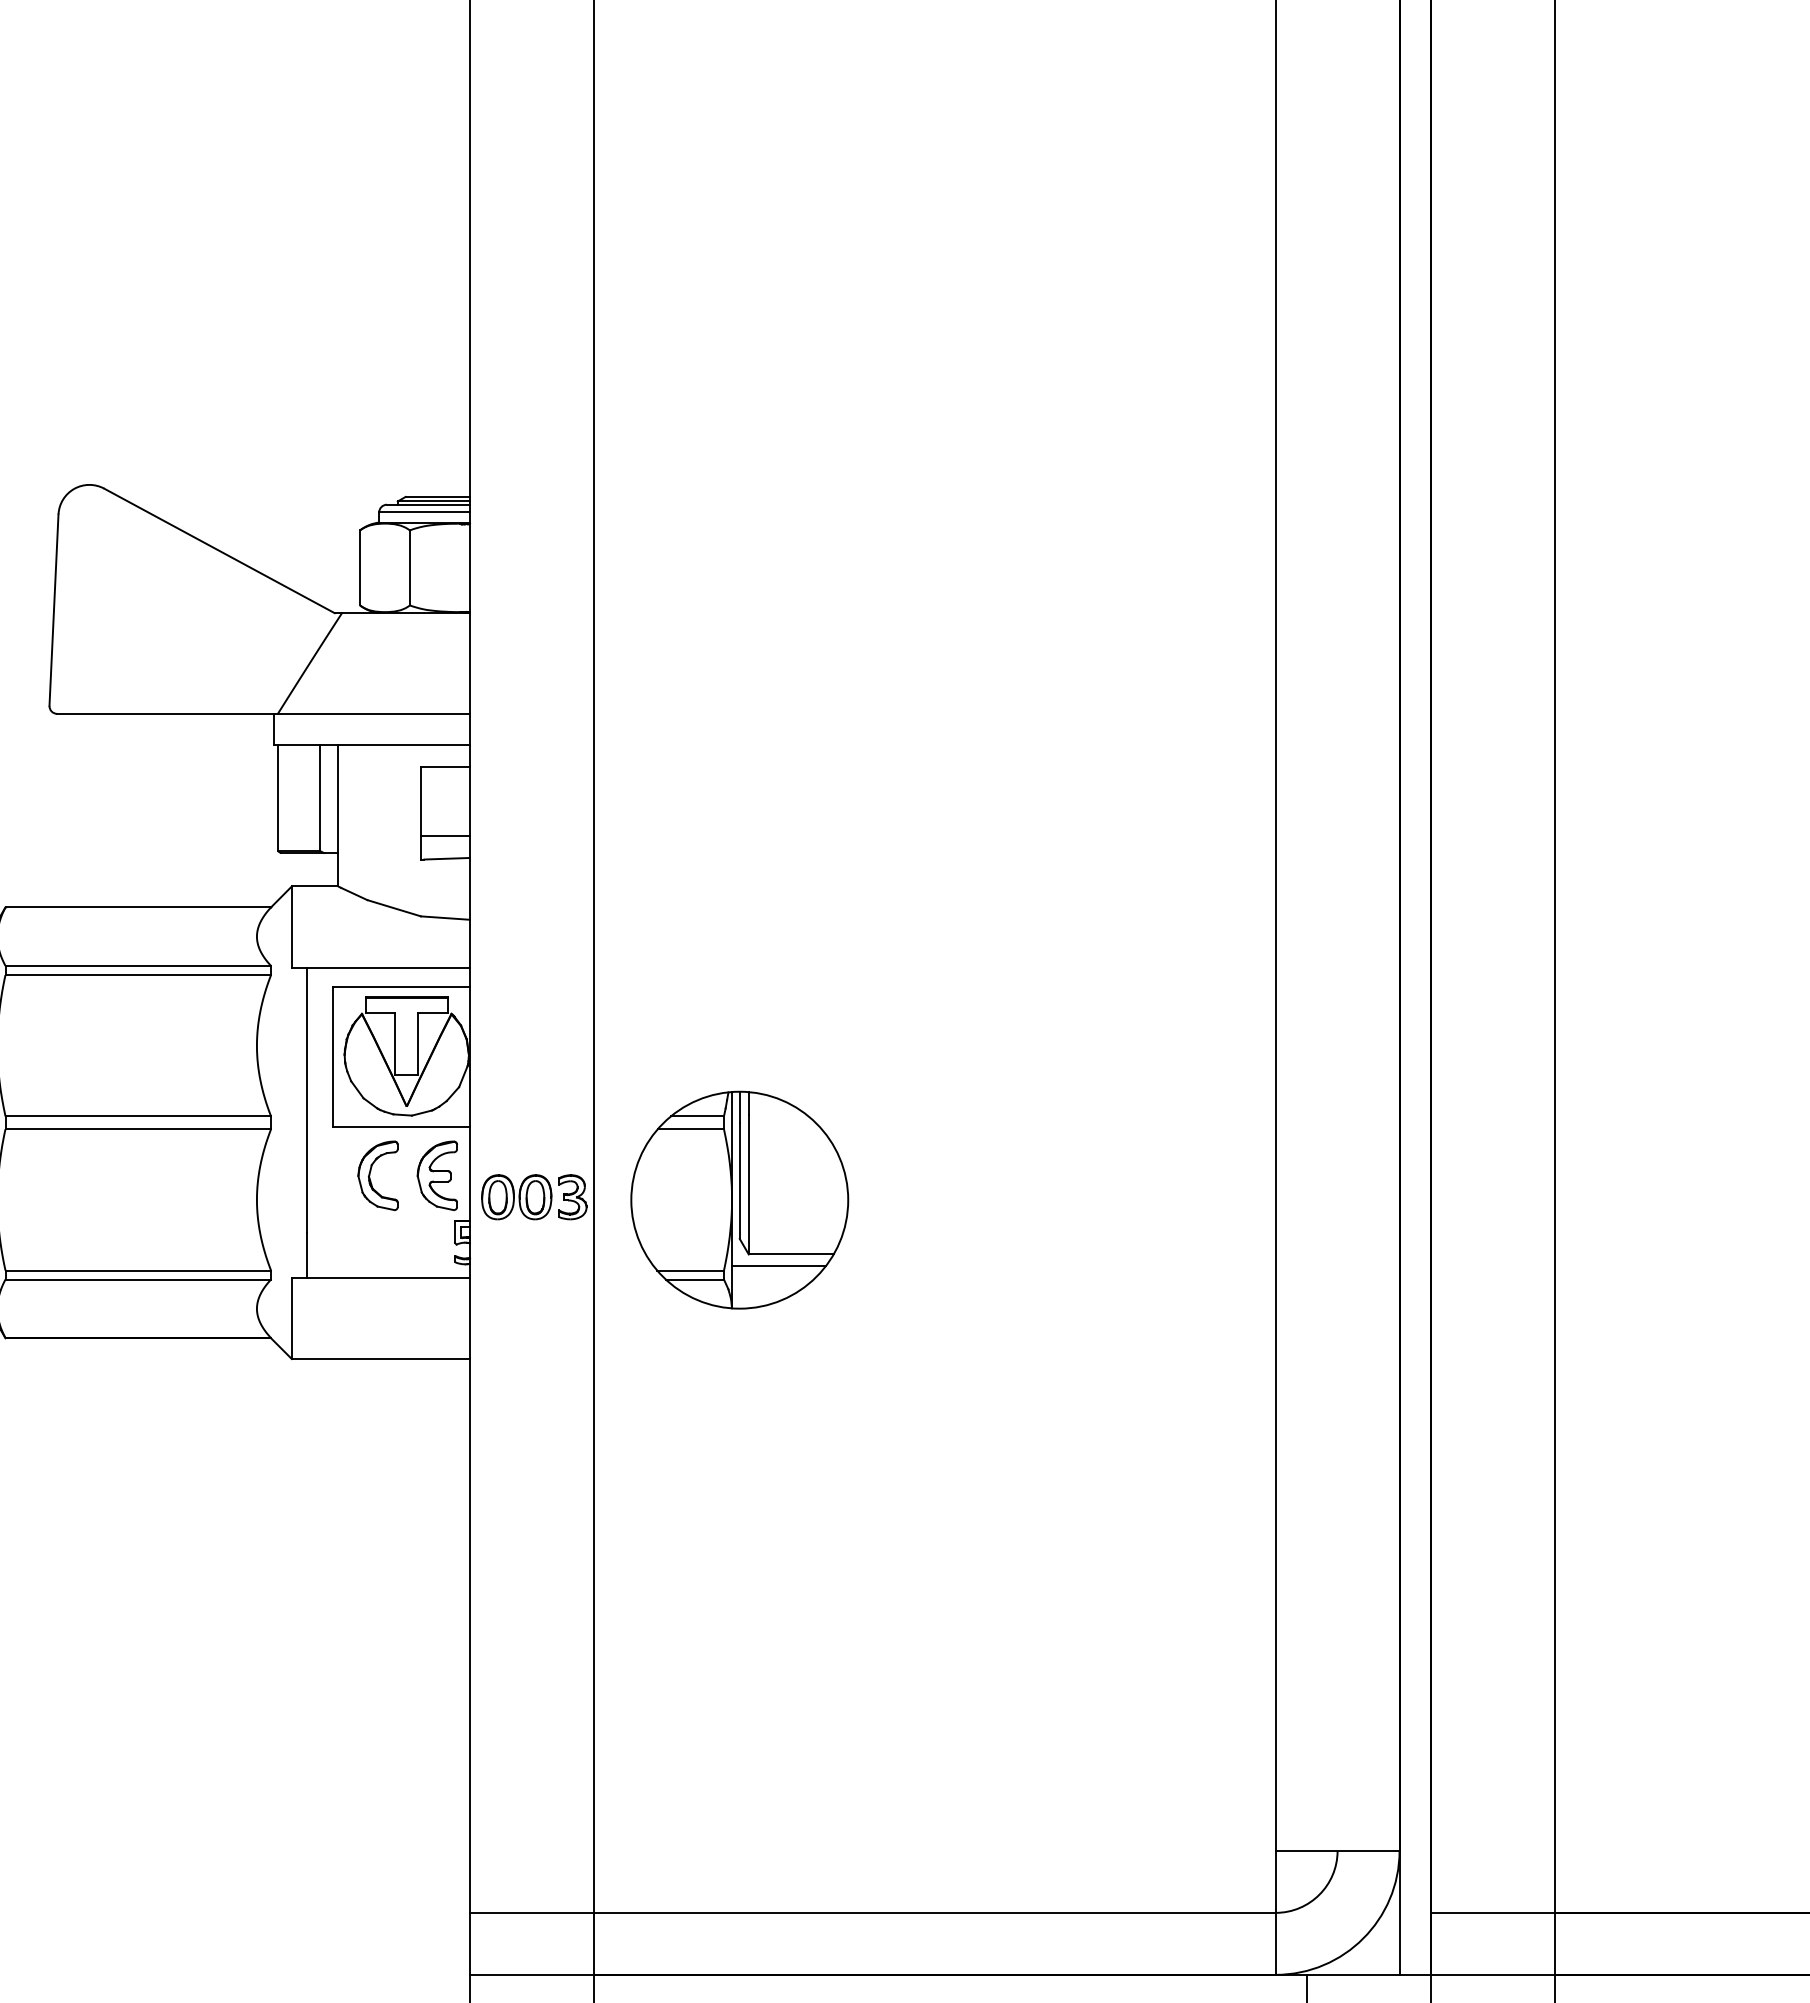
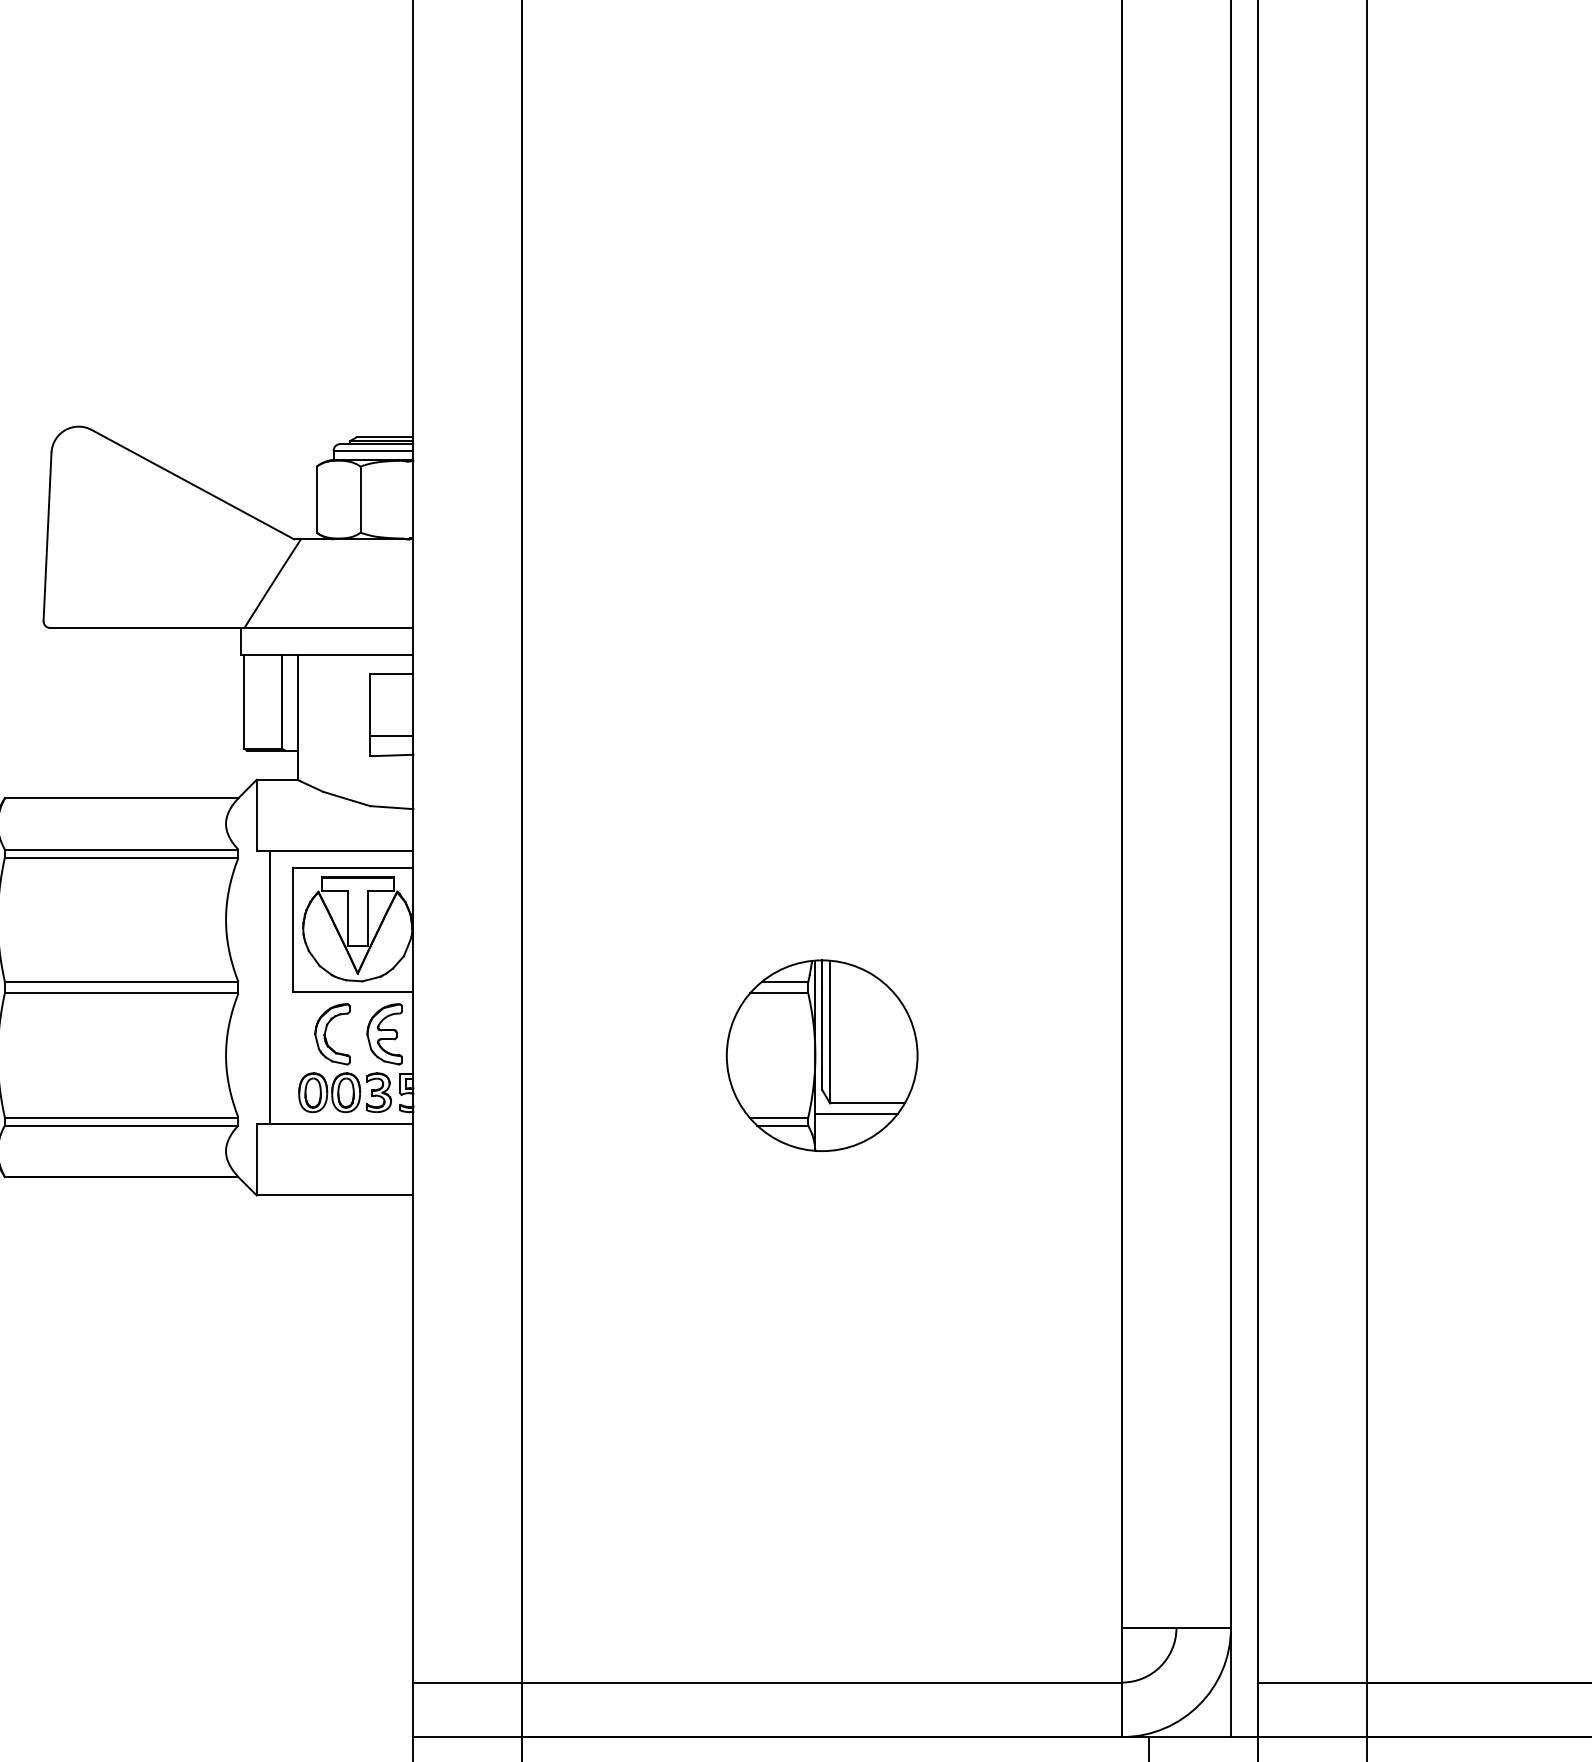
part: (534, 1197) -> (345, 1092), moved
part: (739, 1199) -> (821, 1055), moved

